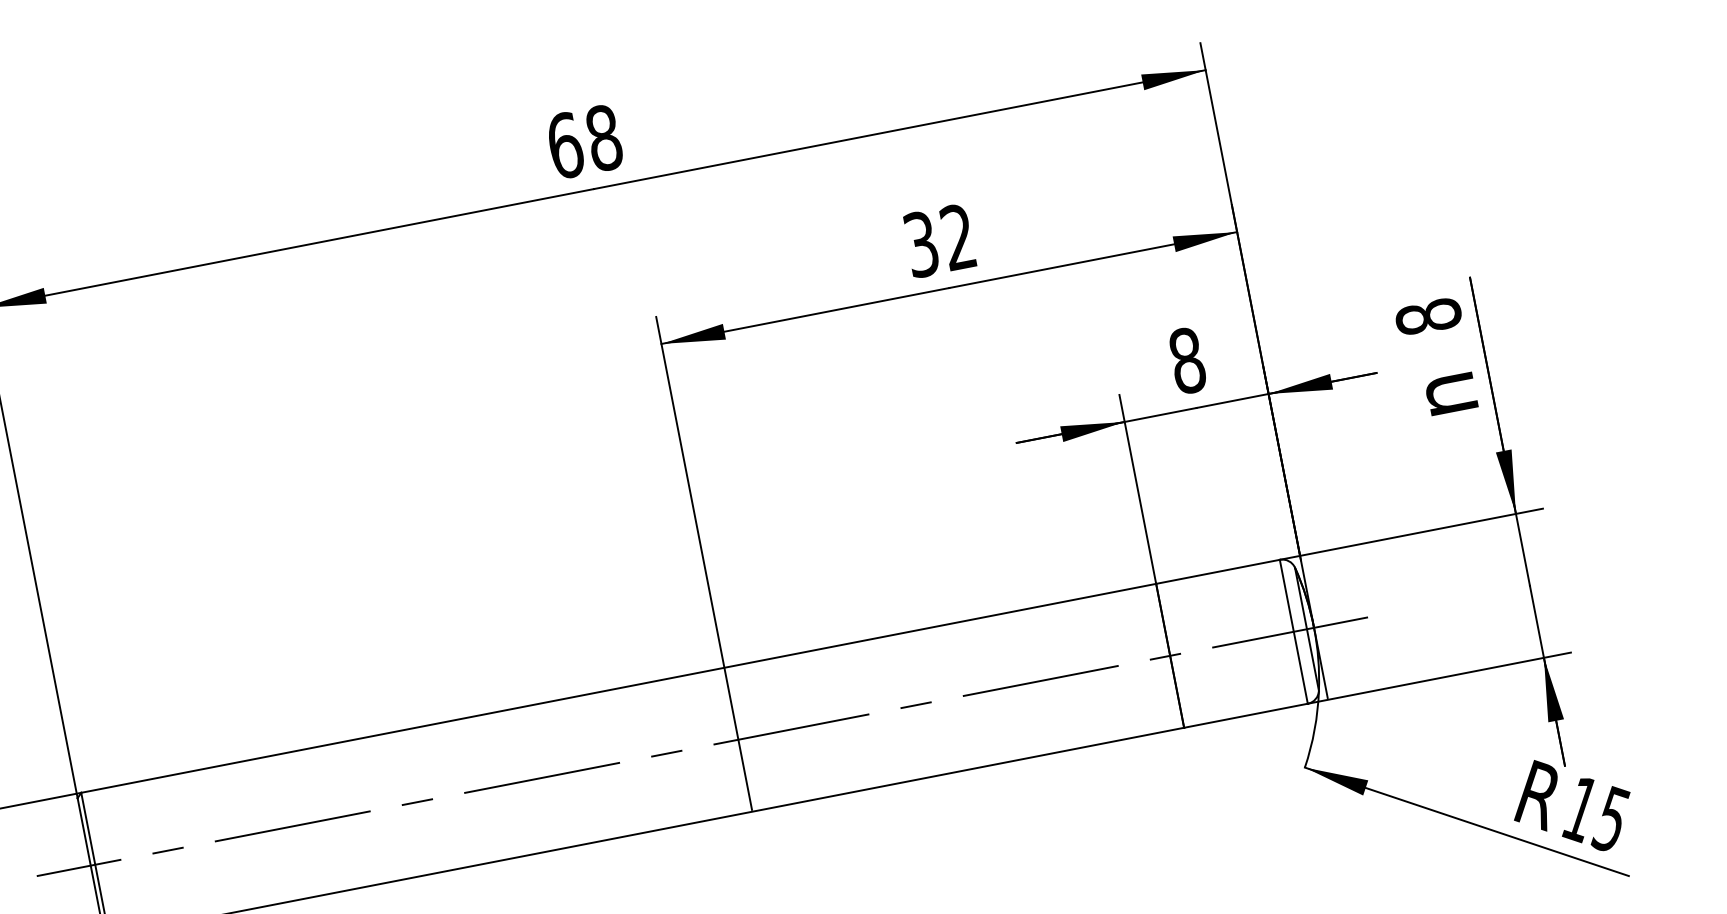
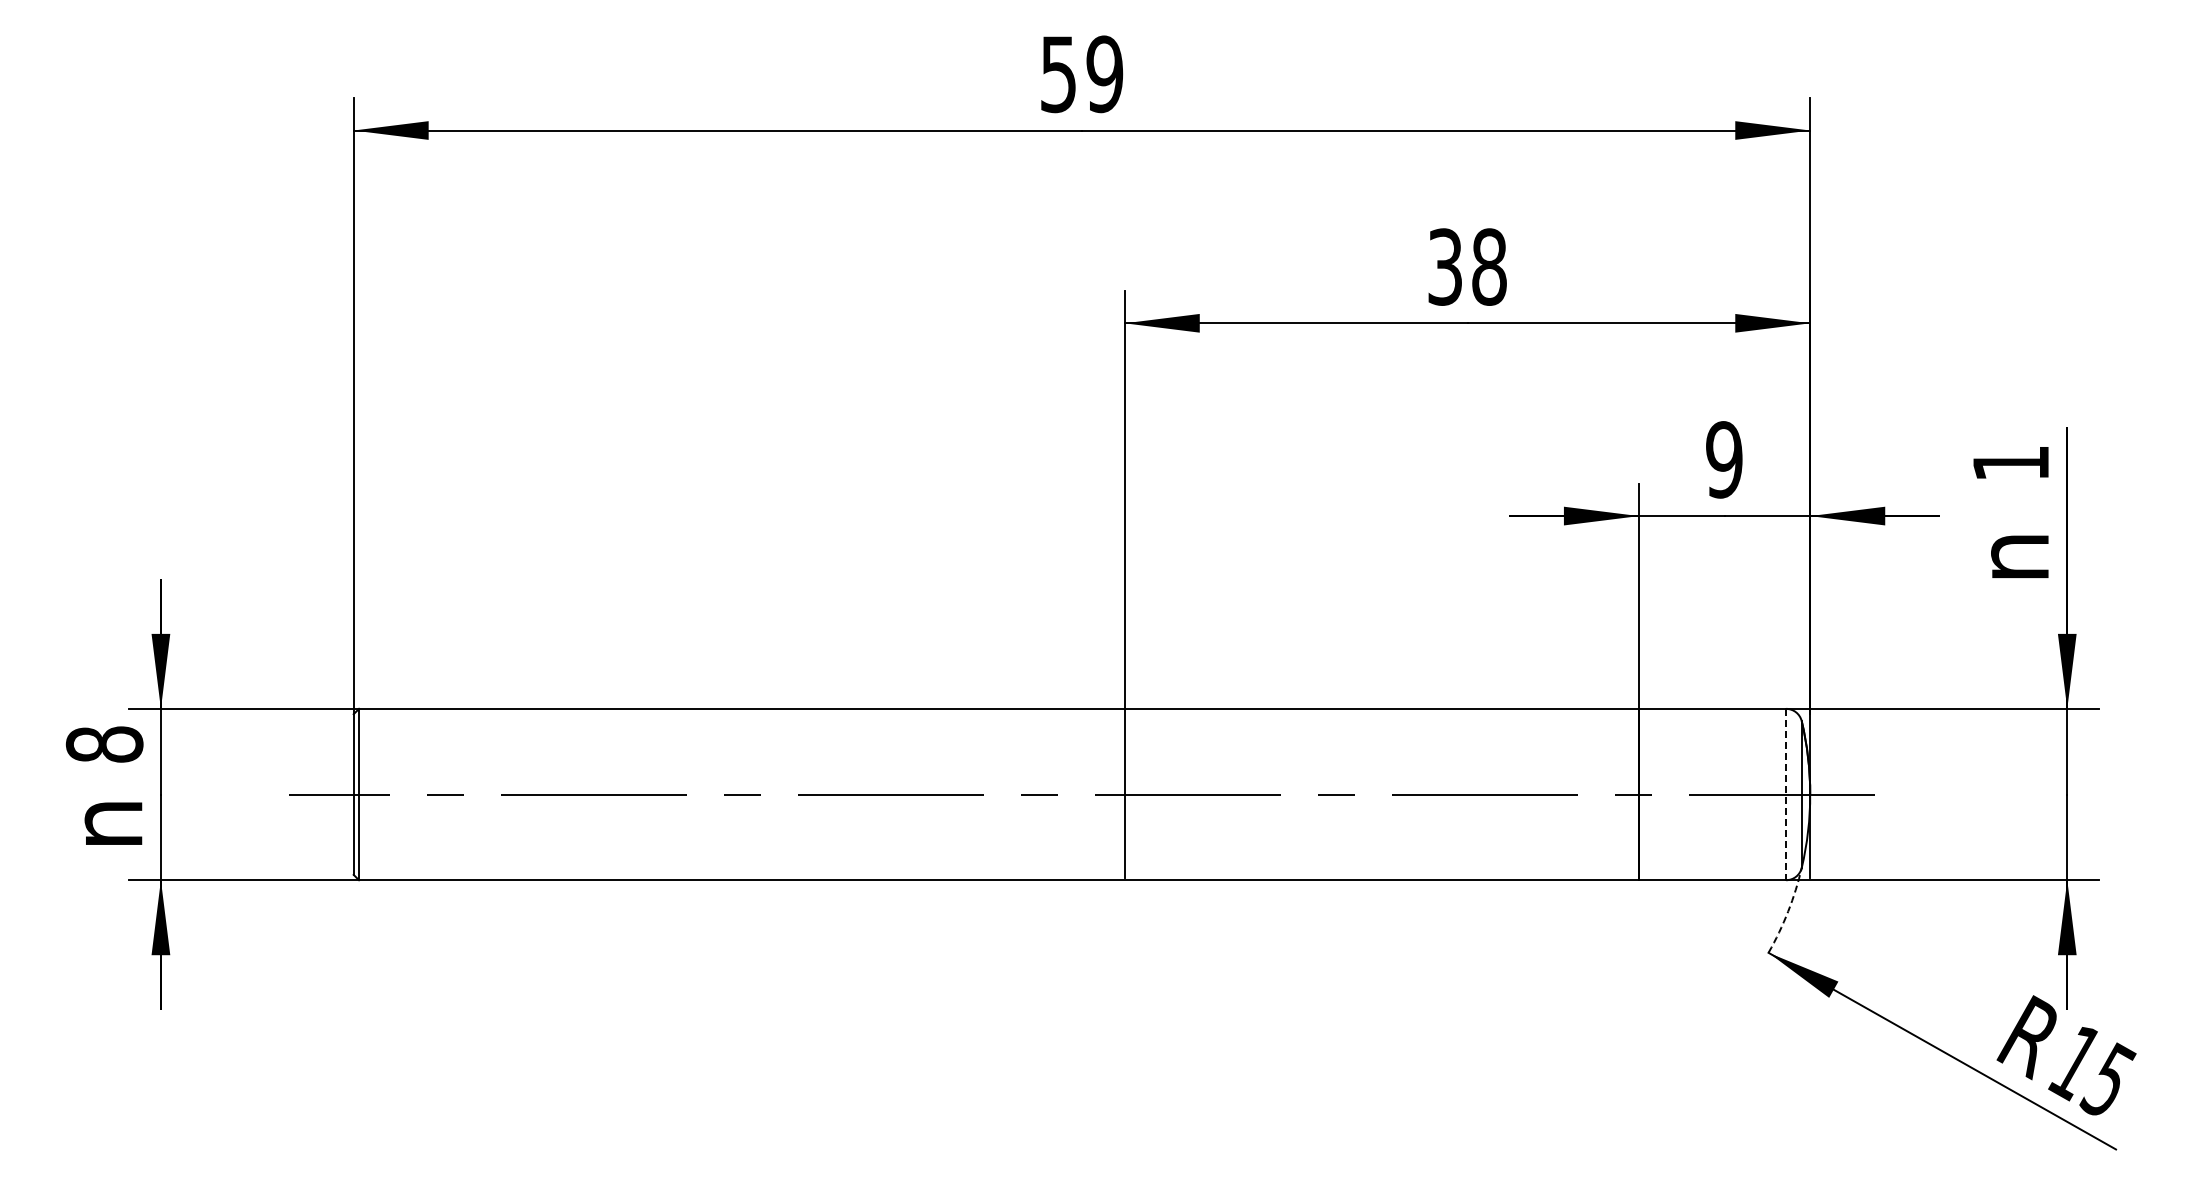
text: (584, 142) -> (1081, 74), 68 -> 59
text: (958, 236) -> (1489, 266), 32 -> 38
text: (1428, 317) -> (2010, 463), 8 -> 1
text: (1187, 360) -> (1724, 459), 8 -> 9
line: (1294, 631) -> (1786, 794), solid -> dashed
arc: (1314, 729) -> (1788, 911), solid -> dashed

